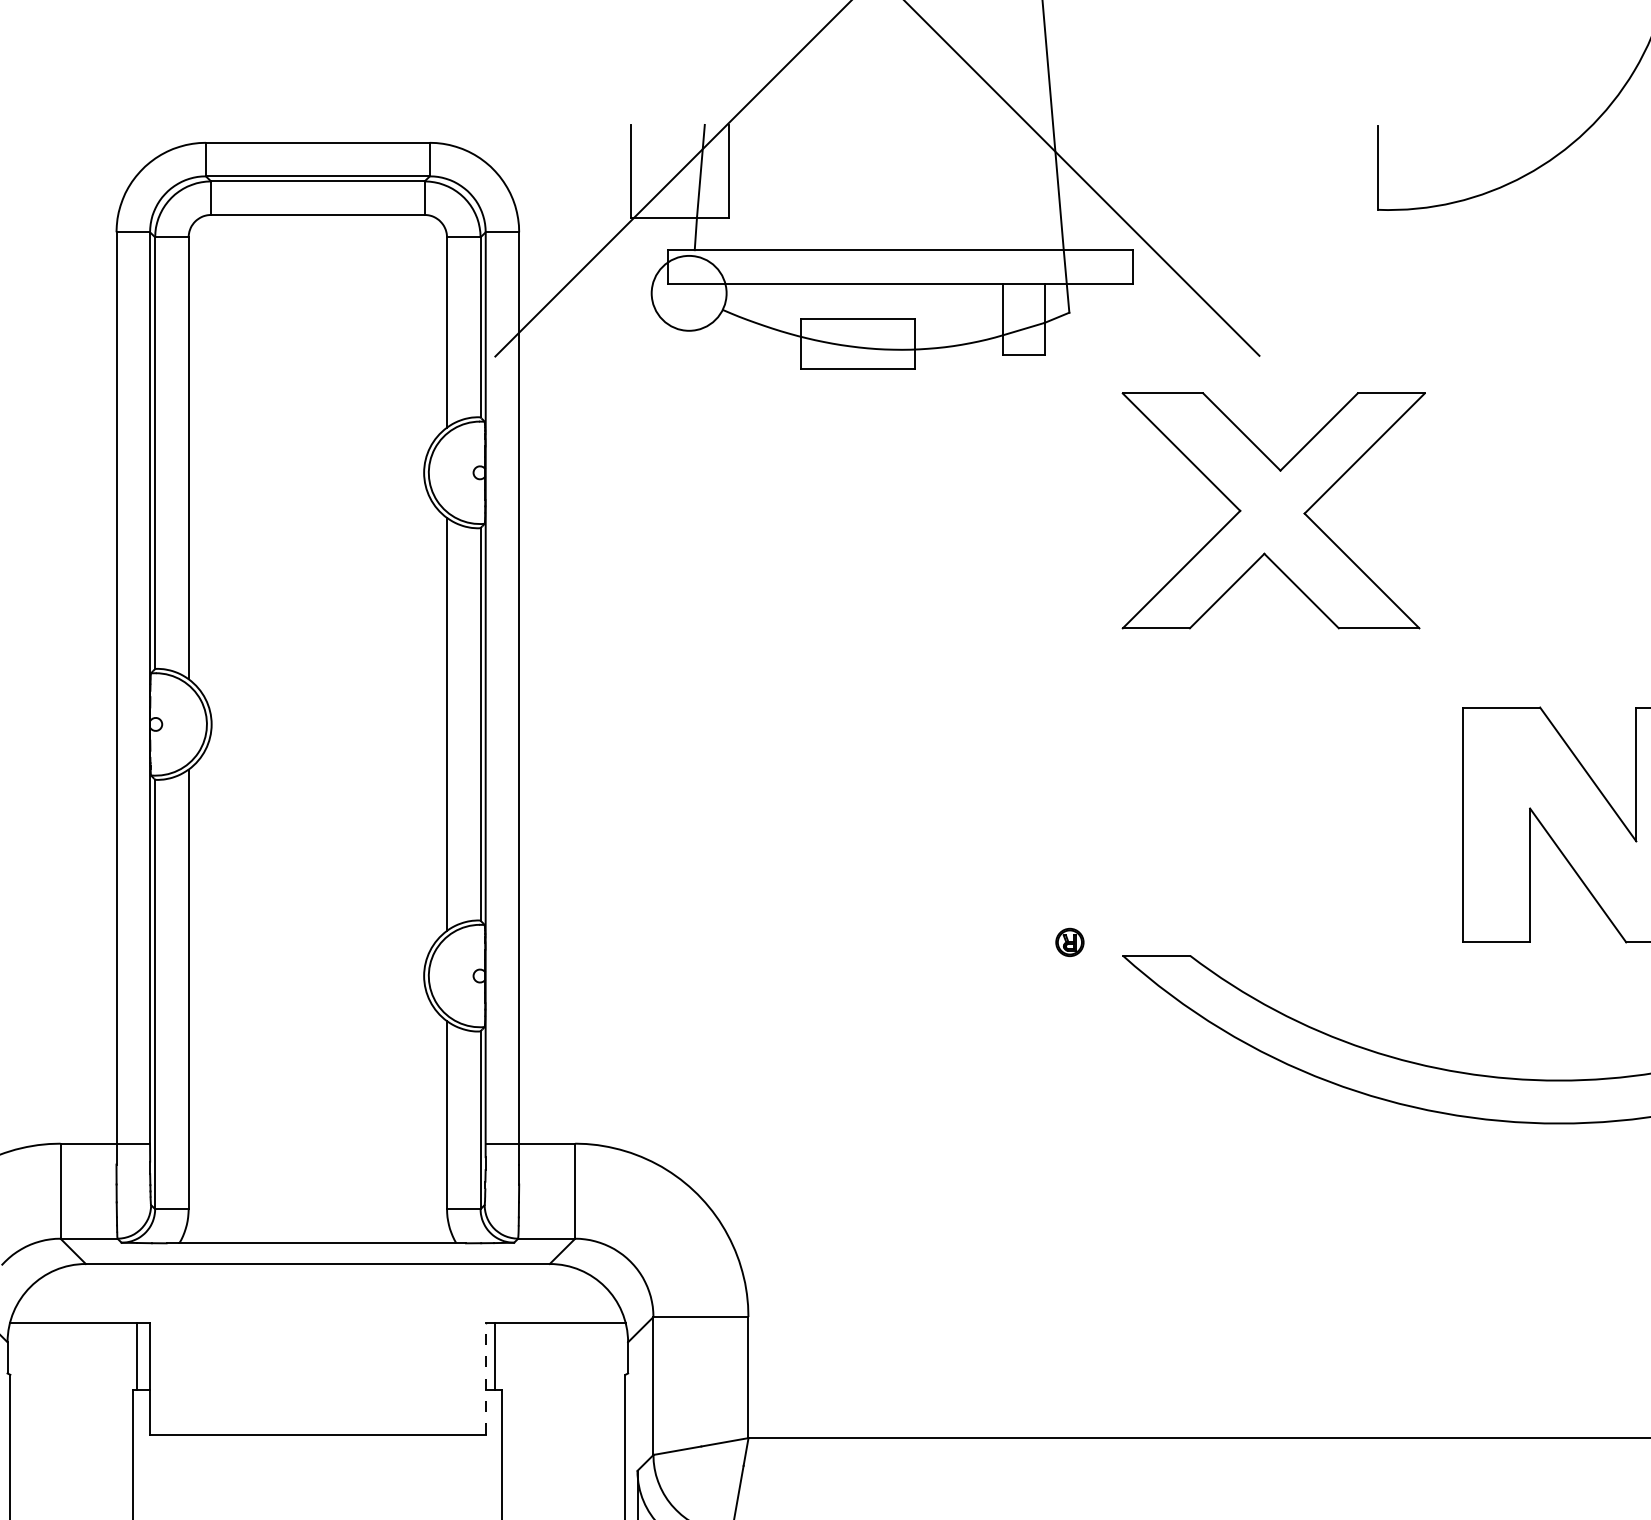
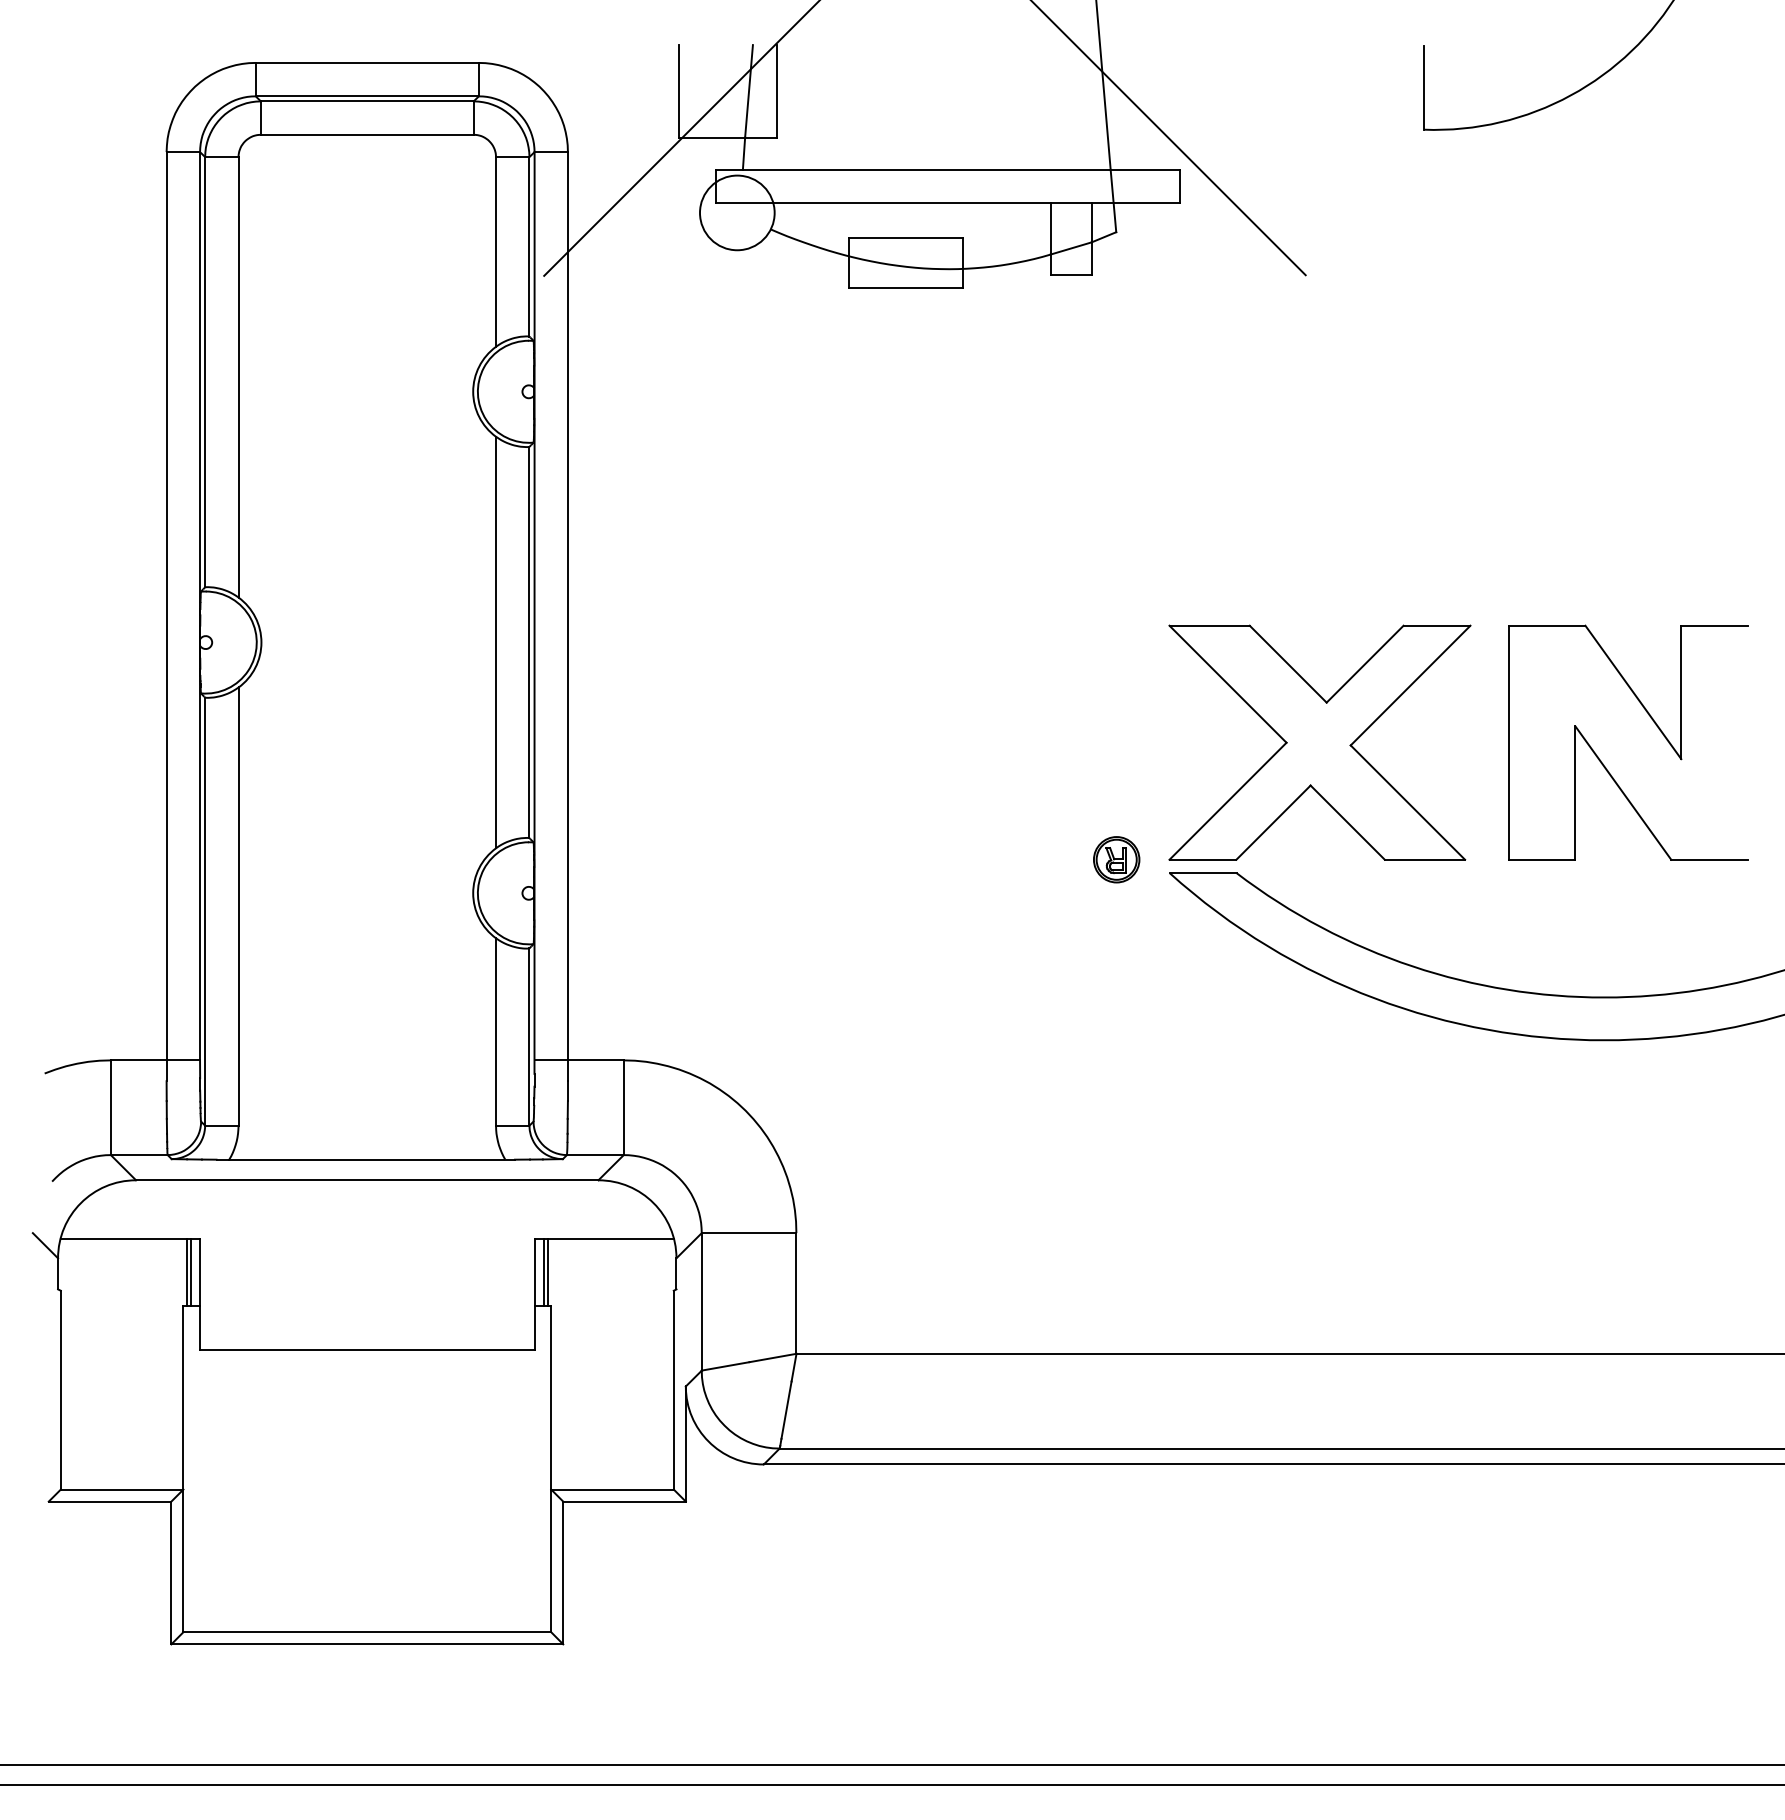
part: (1273, 510) -> (1319, 742), moved
part: (1069, 942) -> (1116, 859), size x1.67
line: (140, 1355) -> (190, 1271), added
line: (498, 1355) -> (547, 1271), added
line: (485, 1378) -> (534, 1294), dashed -> solid

